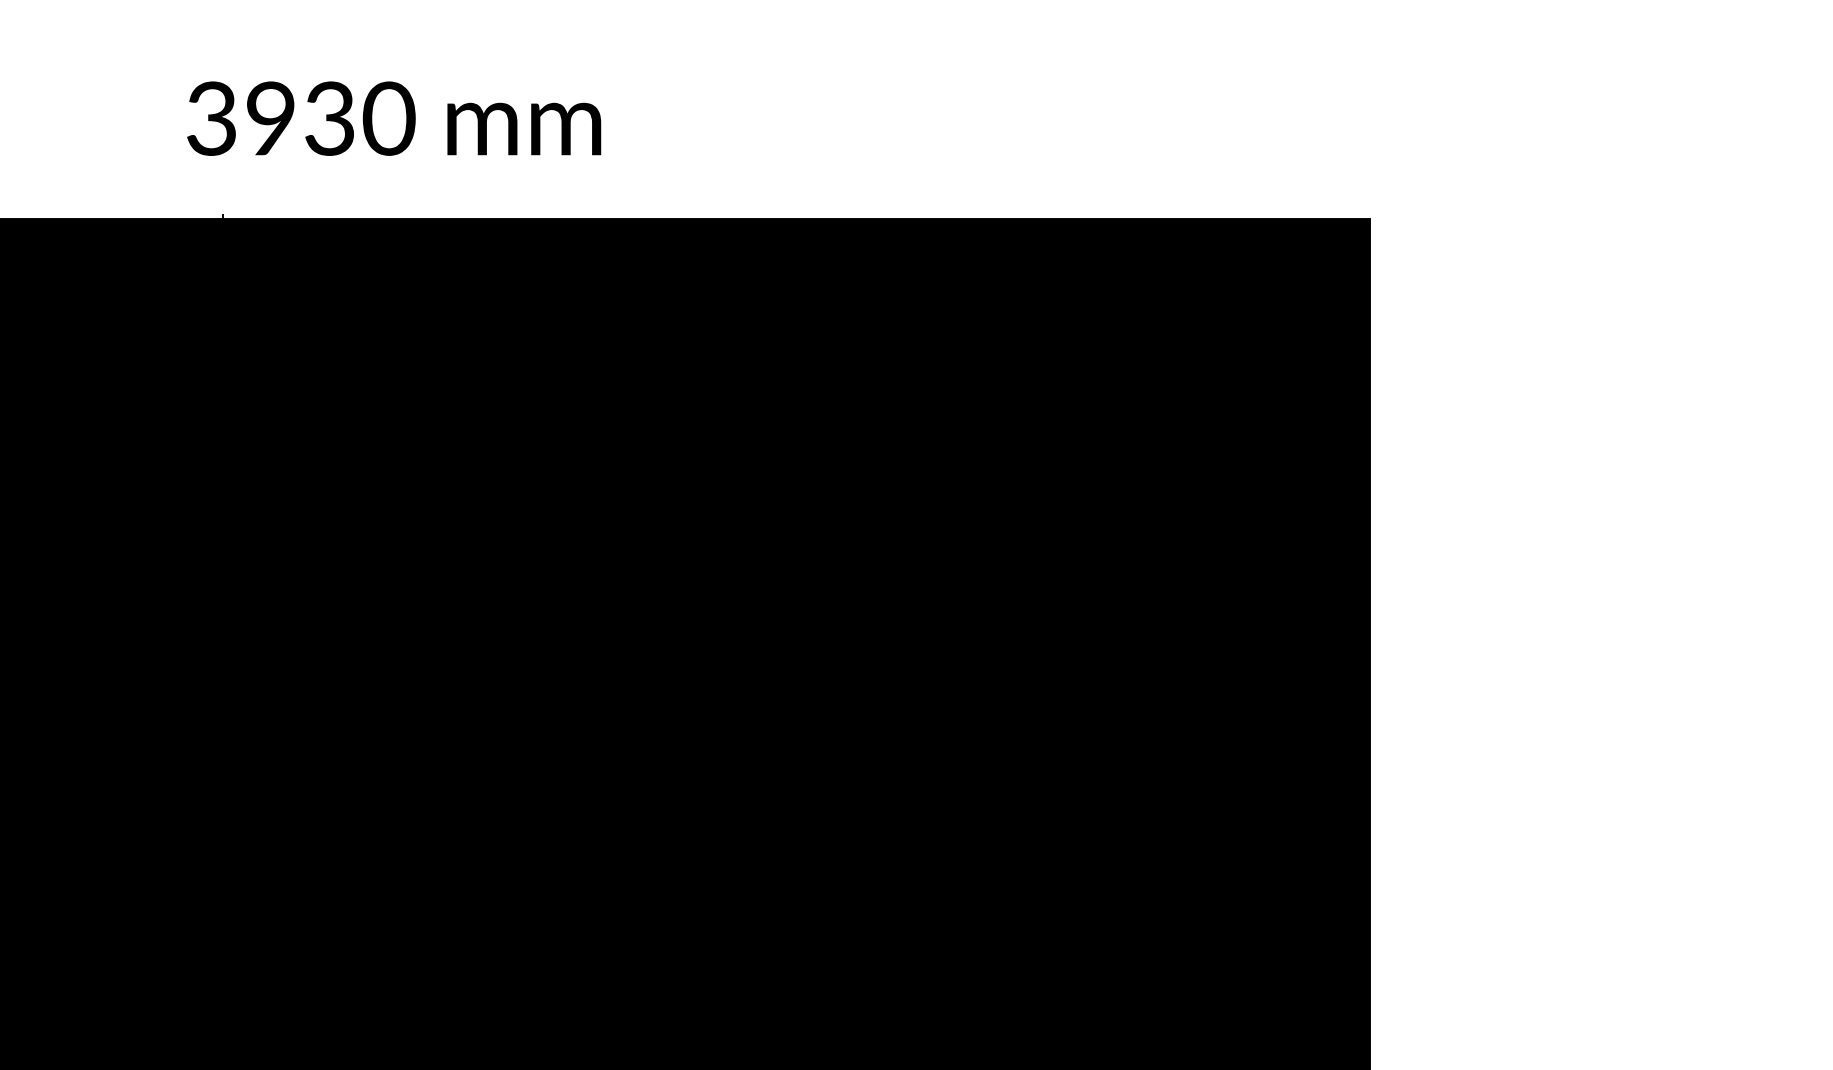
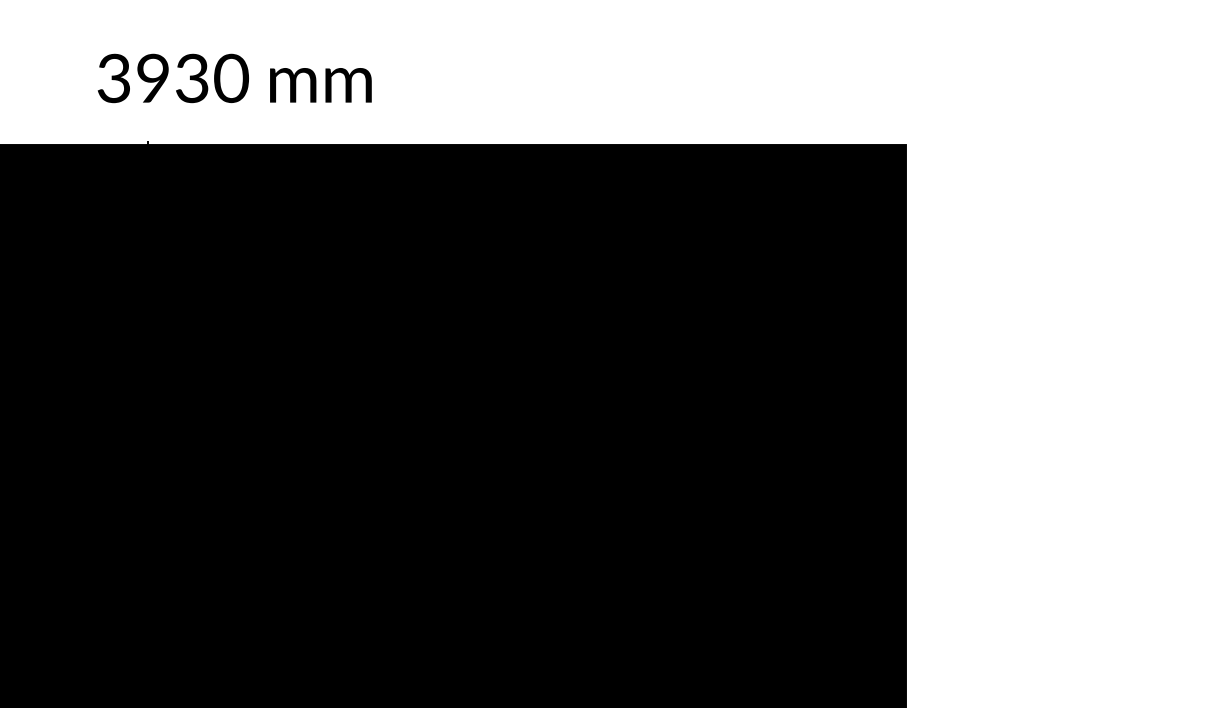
text: (393, 118) -> (234, 78), moved

